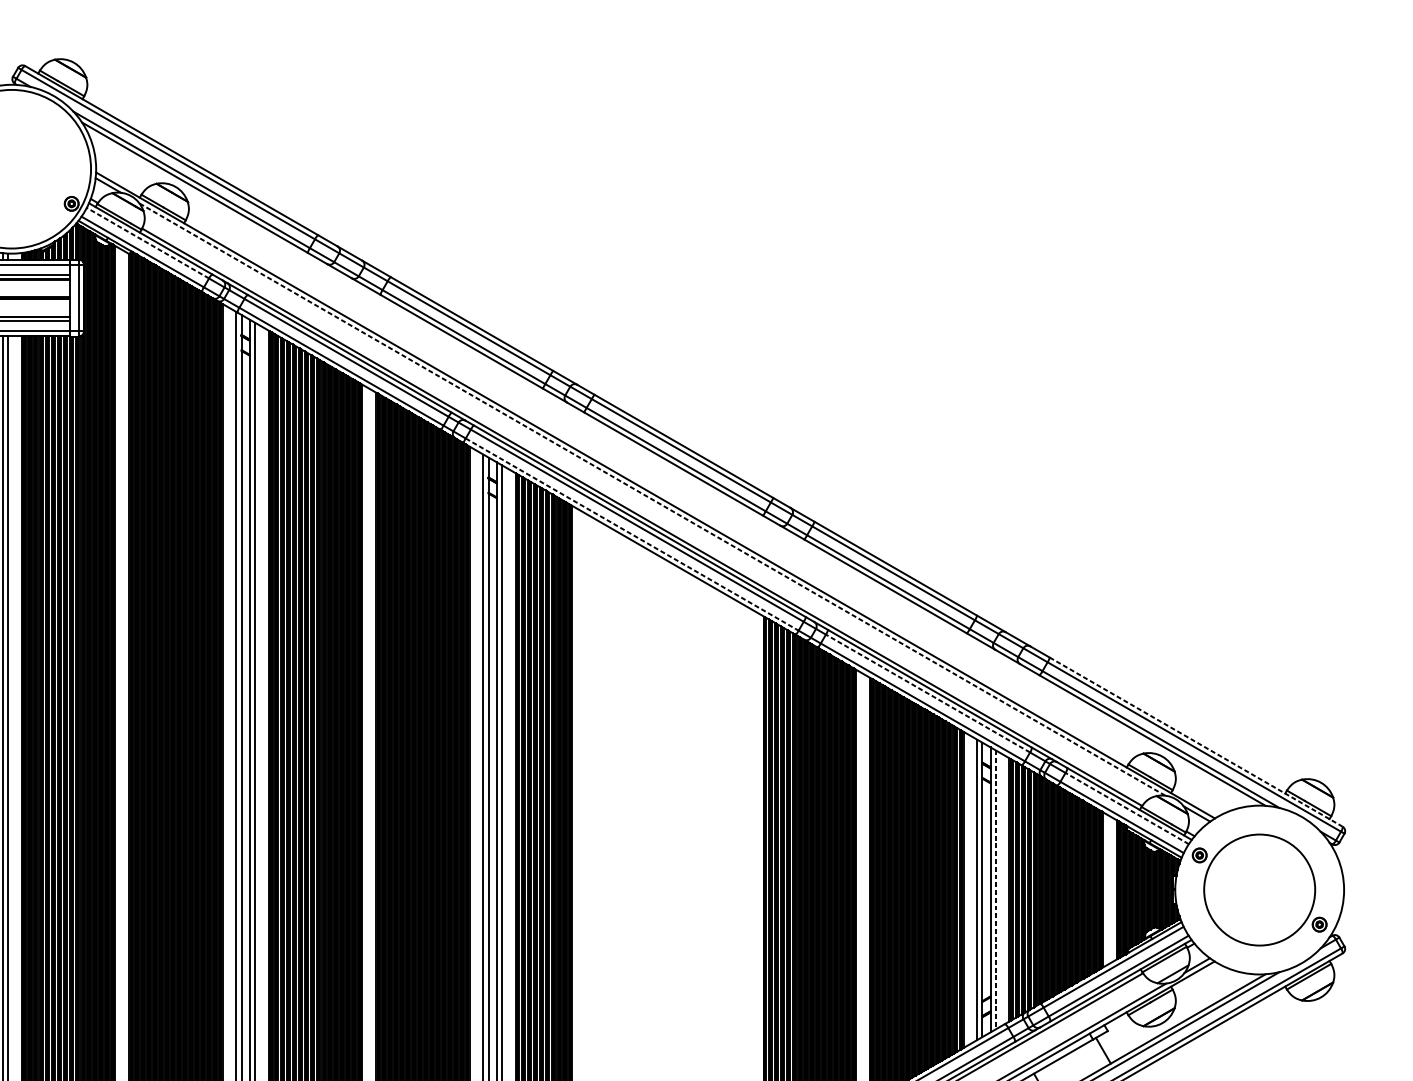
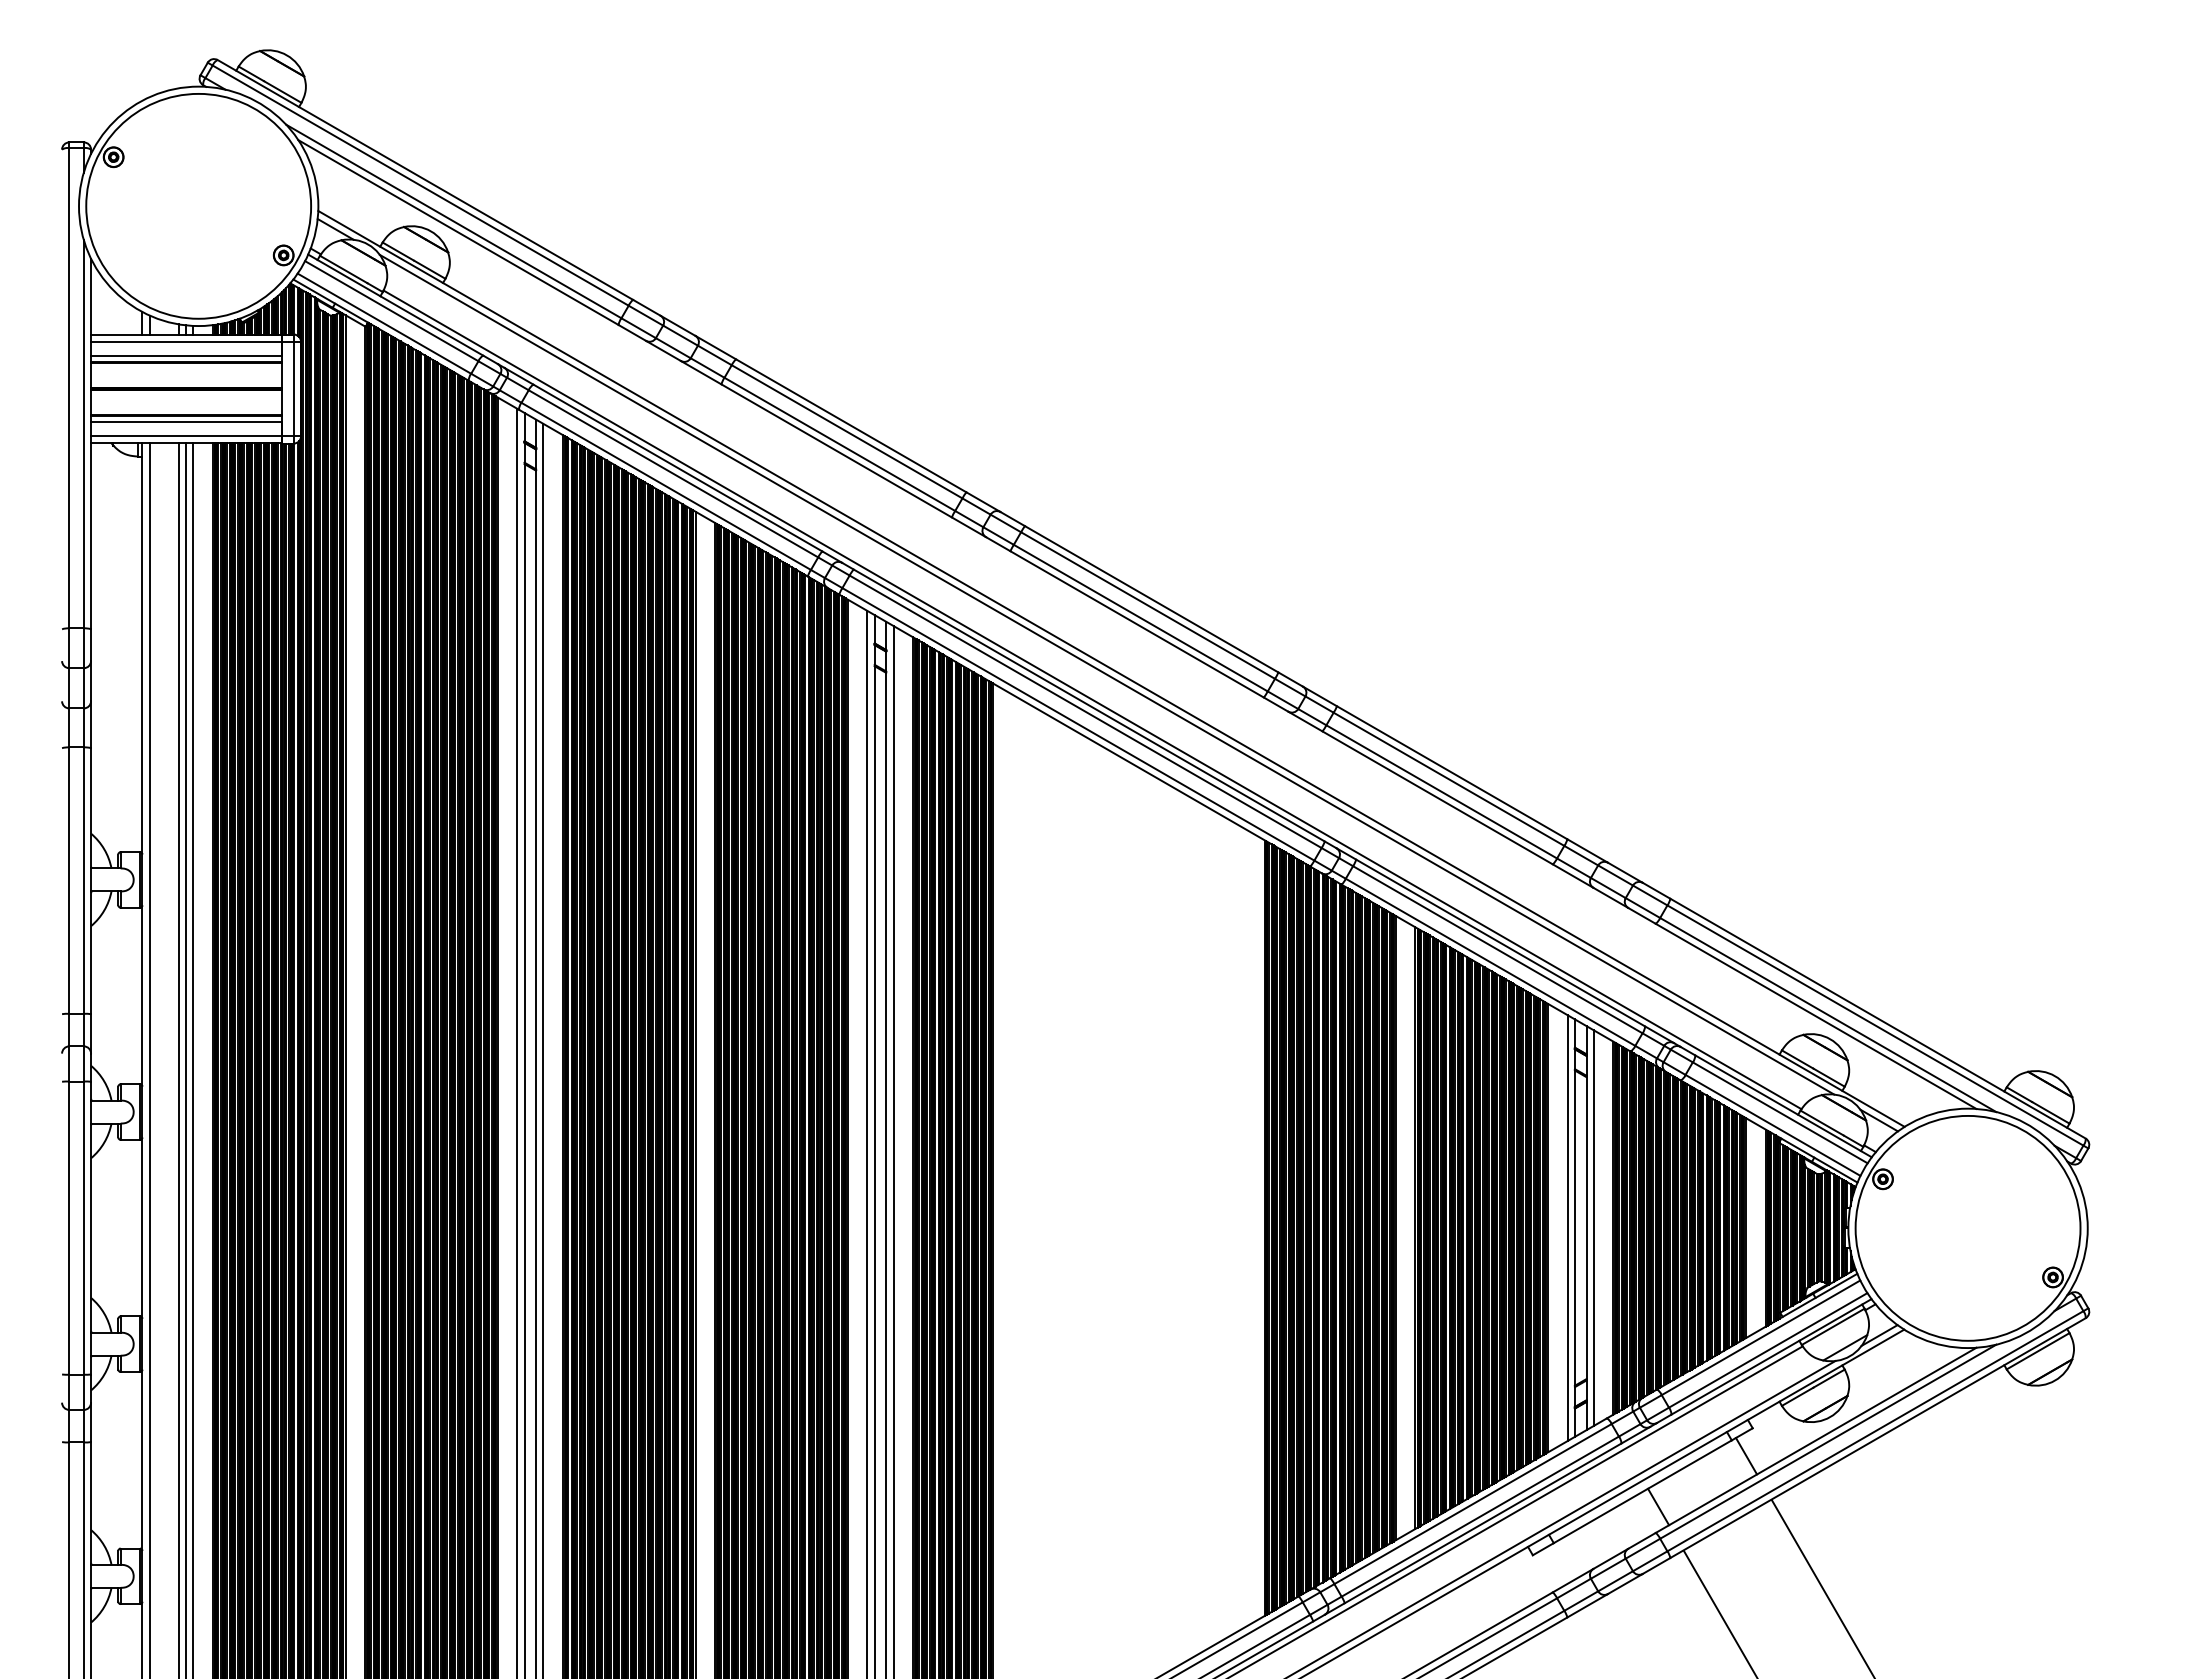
line: (147, 242) -> (391, 310), dashed -> solid
line: (652, 499) -> (1107, 674), dashed -> solid
line: (632, 534) -> (1078, 724), dashed -> solid
line: (927, 693) -> (1497, 949), dashed -> solid
line: (1195, 742) -> (1877, 1018), dashed -> solid
line: (1127, 808) -> (1780, 1112), dashed -> solid
circle: (1259, 889) -> (1967, 1227), size x1.43
line: (995, 890) -> (1593, 1228), dashed -> solid

